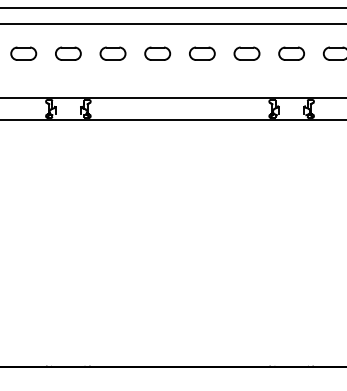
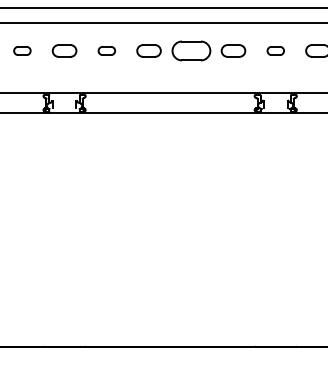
part: (23, 53) -> (22, 50), size x0.7
part: (112, 53) -> (106, 50), size x0.7
part: (201, 53) -> (190, 50), size x1.6
part: (291, 53) -> (275, 50), size x0.7

